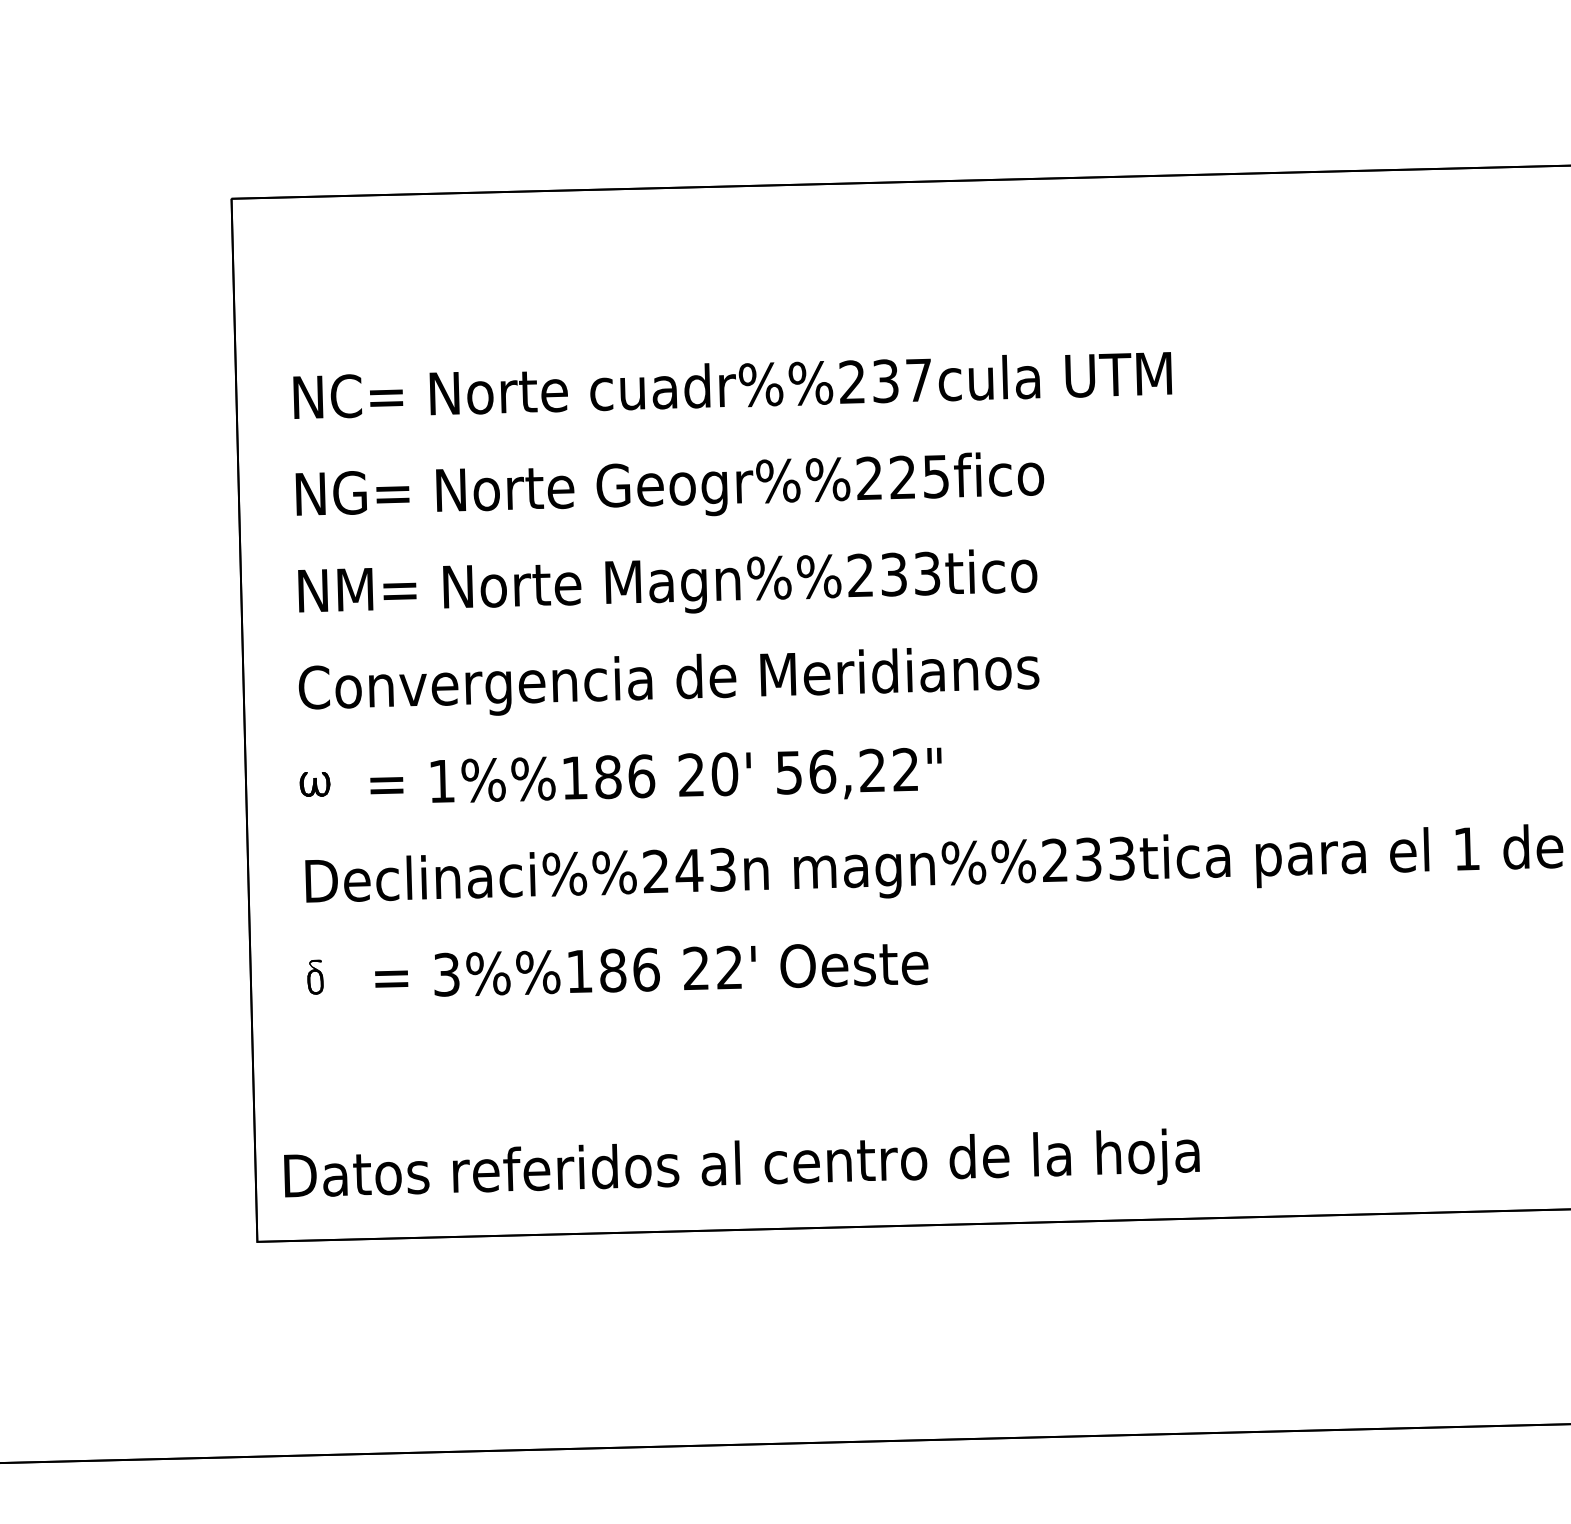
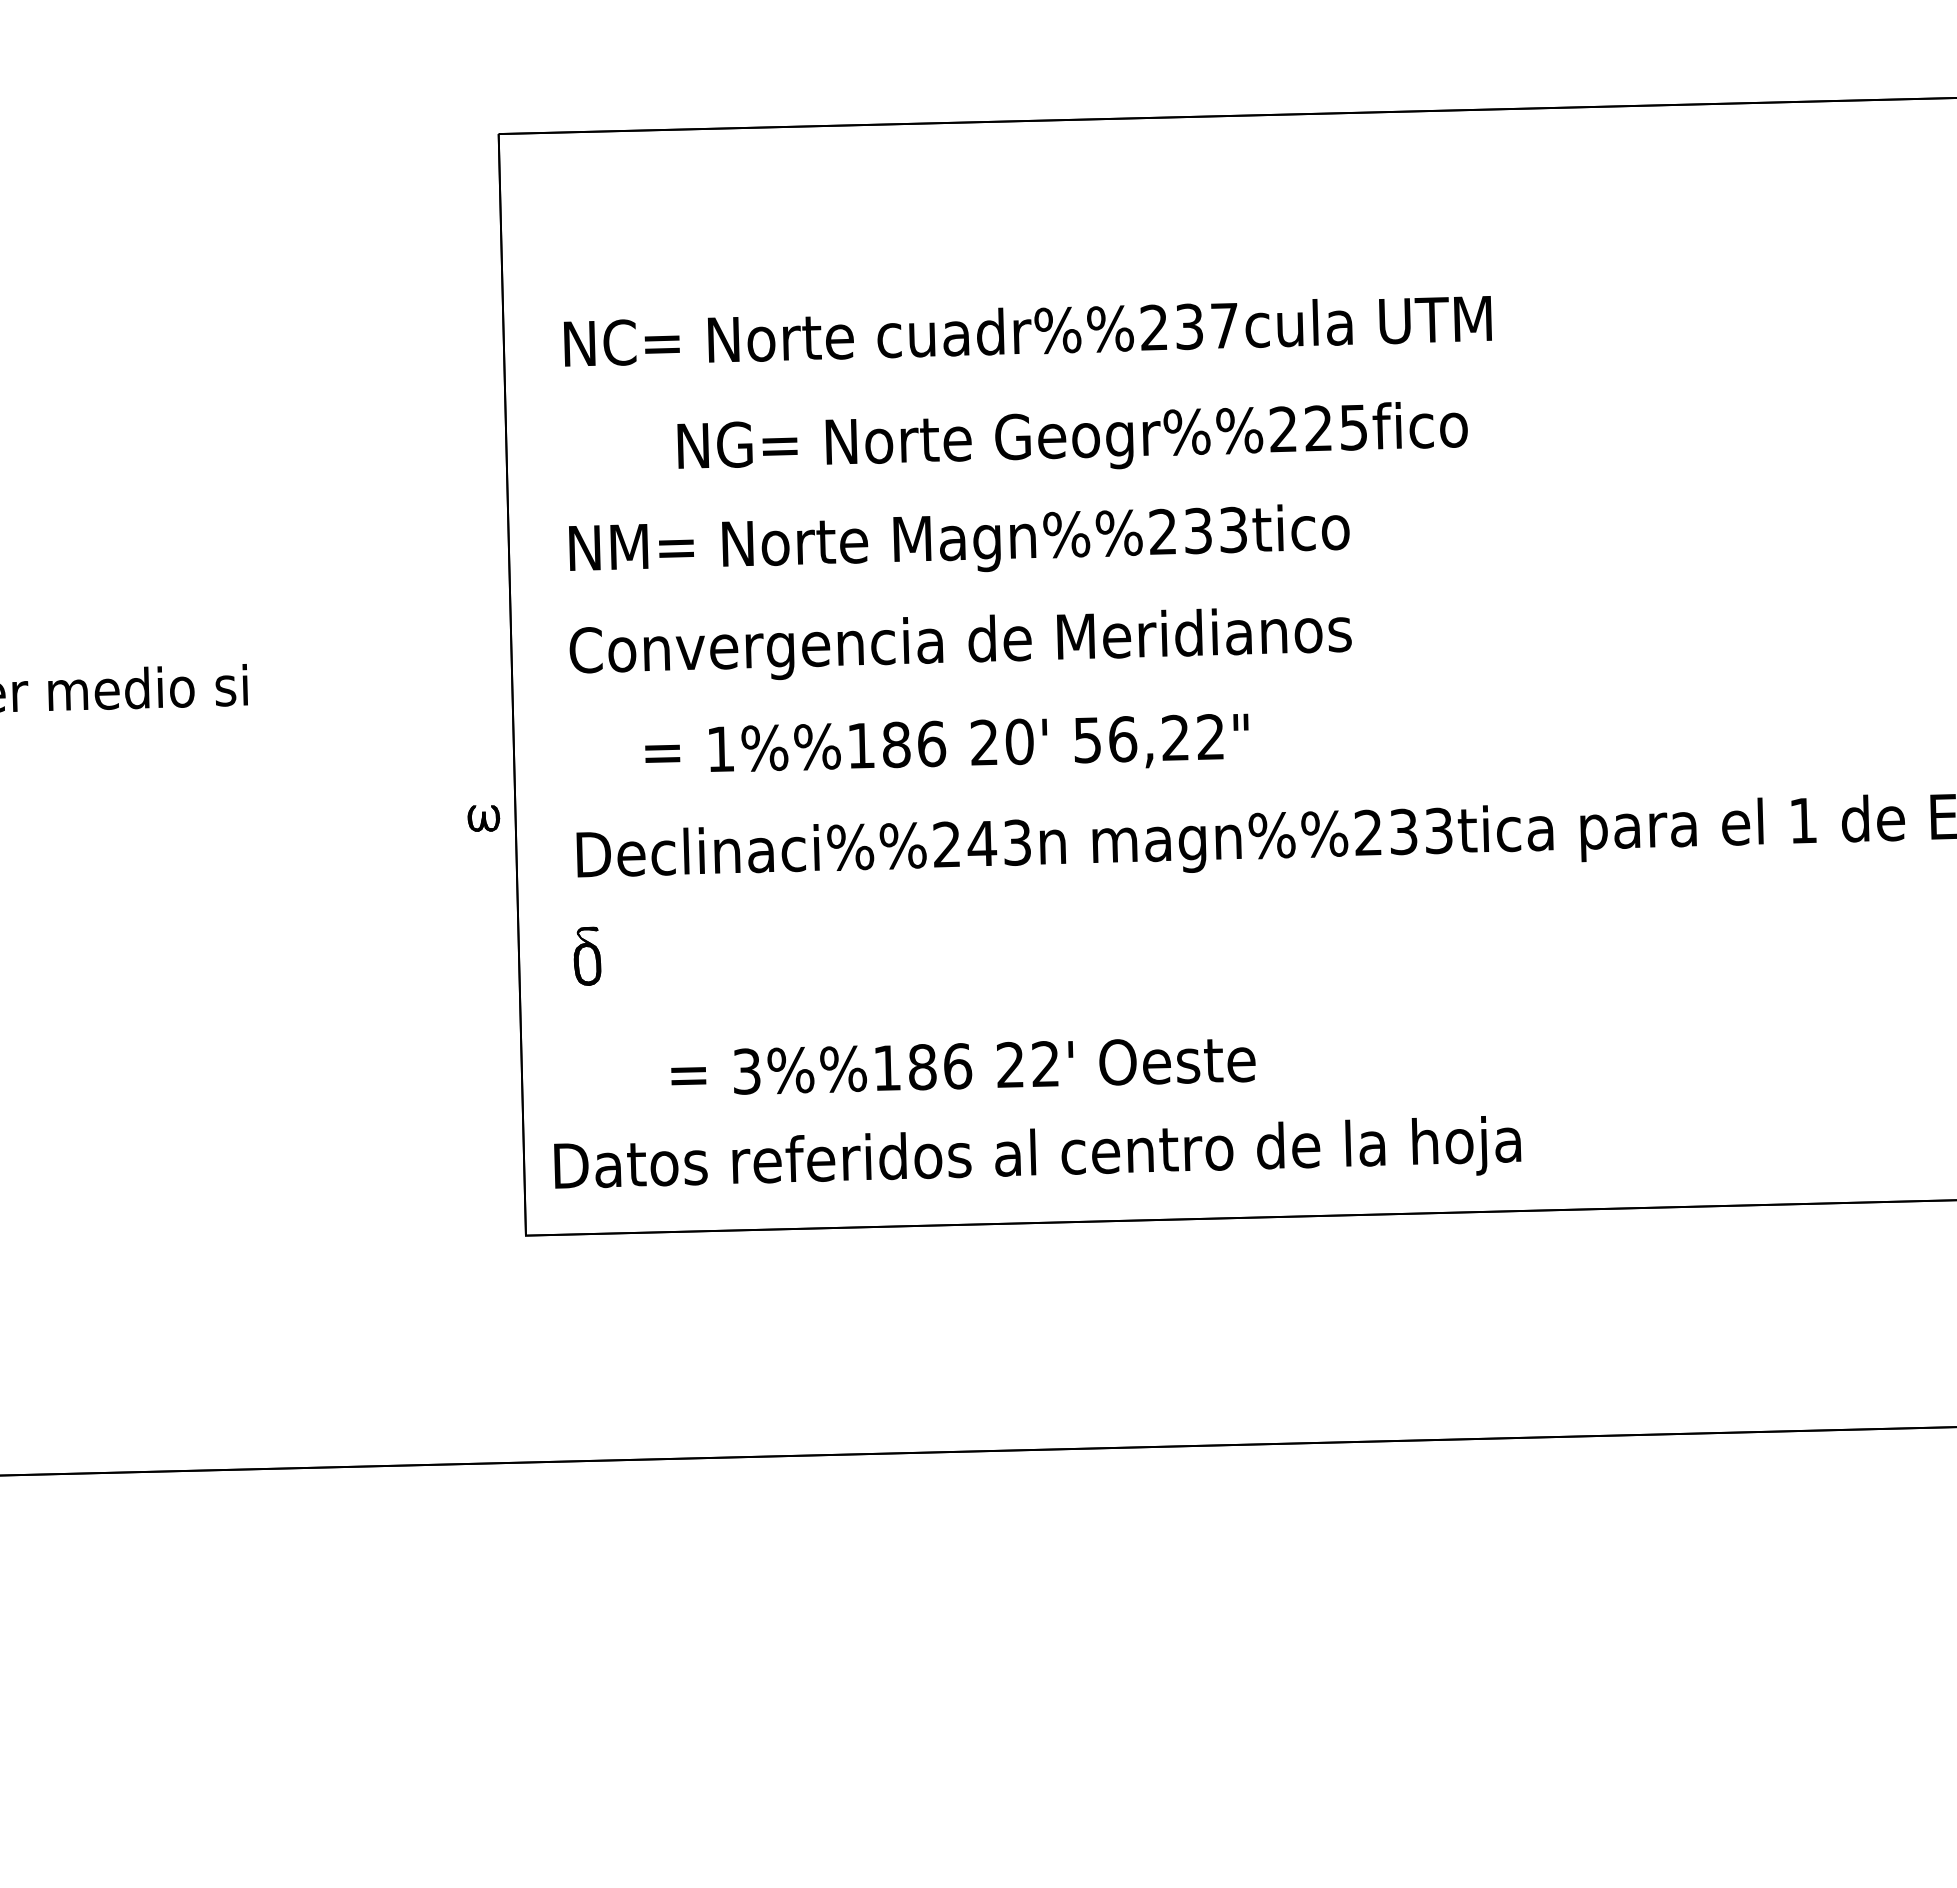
text: (669, 484) -> (1072, 435), moved
part: (314, 784) -> (483, 818), moved
text: (651, 969) -> (963, 1066), moved
part: (314, 976) -> (586, 955), size x1.6

